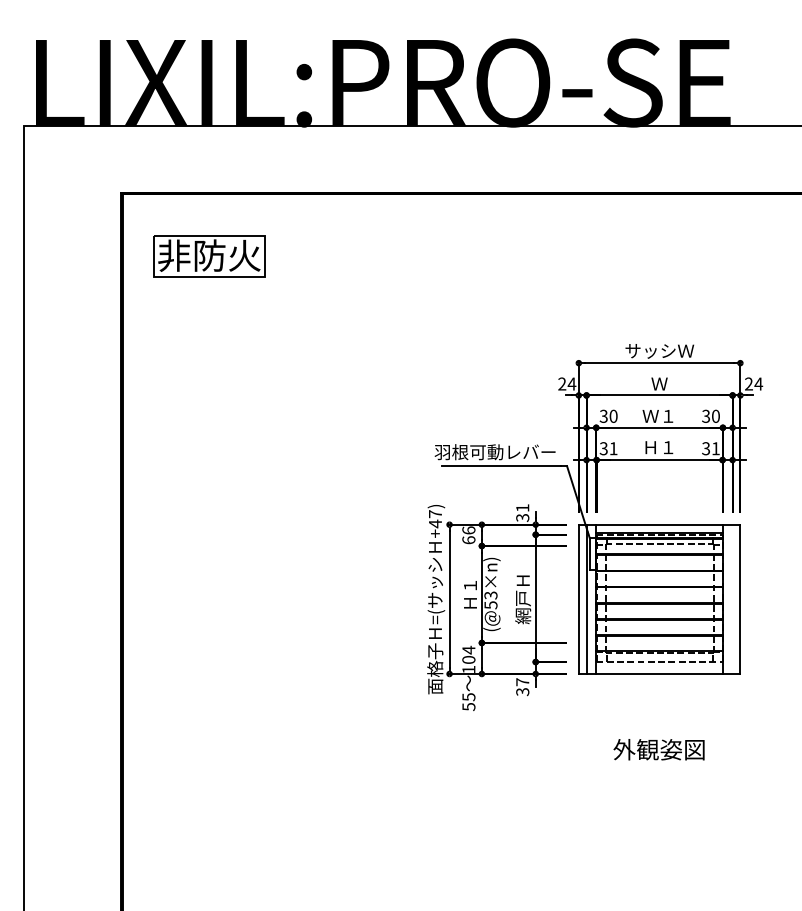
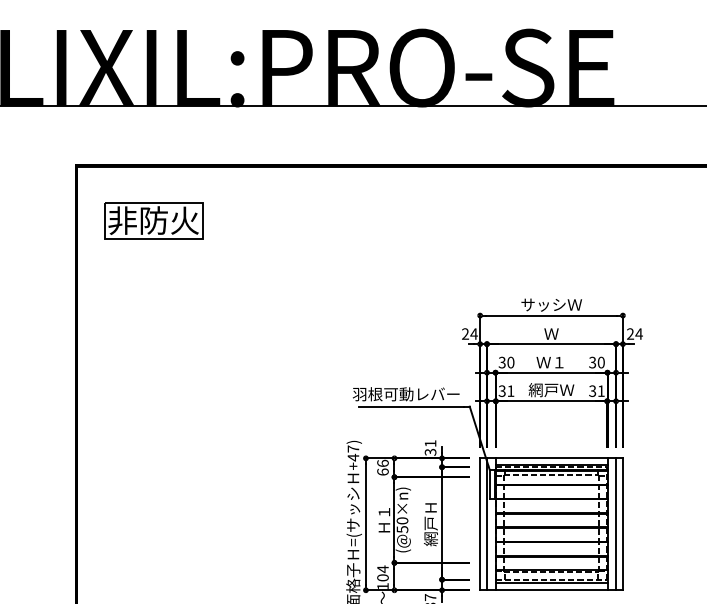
text: (659, 447) -> (551, 390), Ｈ１ -> 網戸Ｗ
text: (490, 595) -> (402, 520), (@53×n) -> (@50×n)
line: (732, 599) -> (615, 524), added
line: (659, 665) -> (551, 582), added

